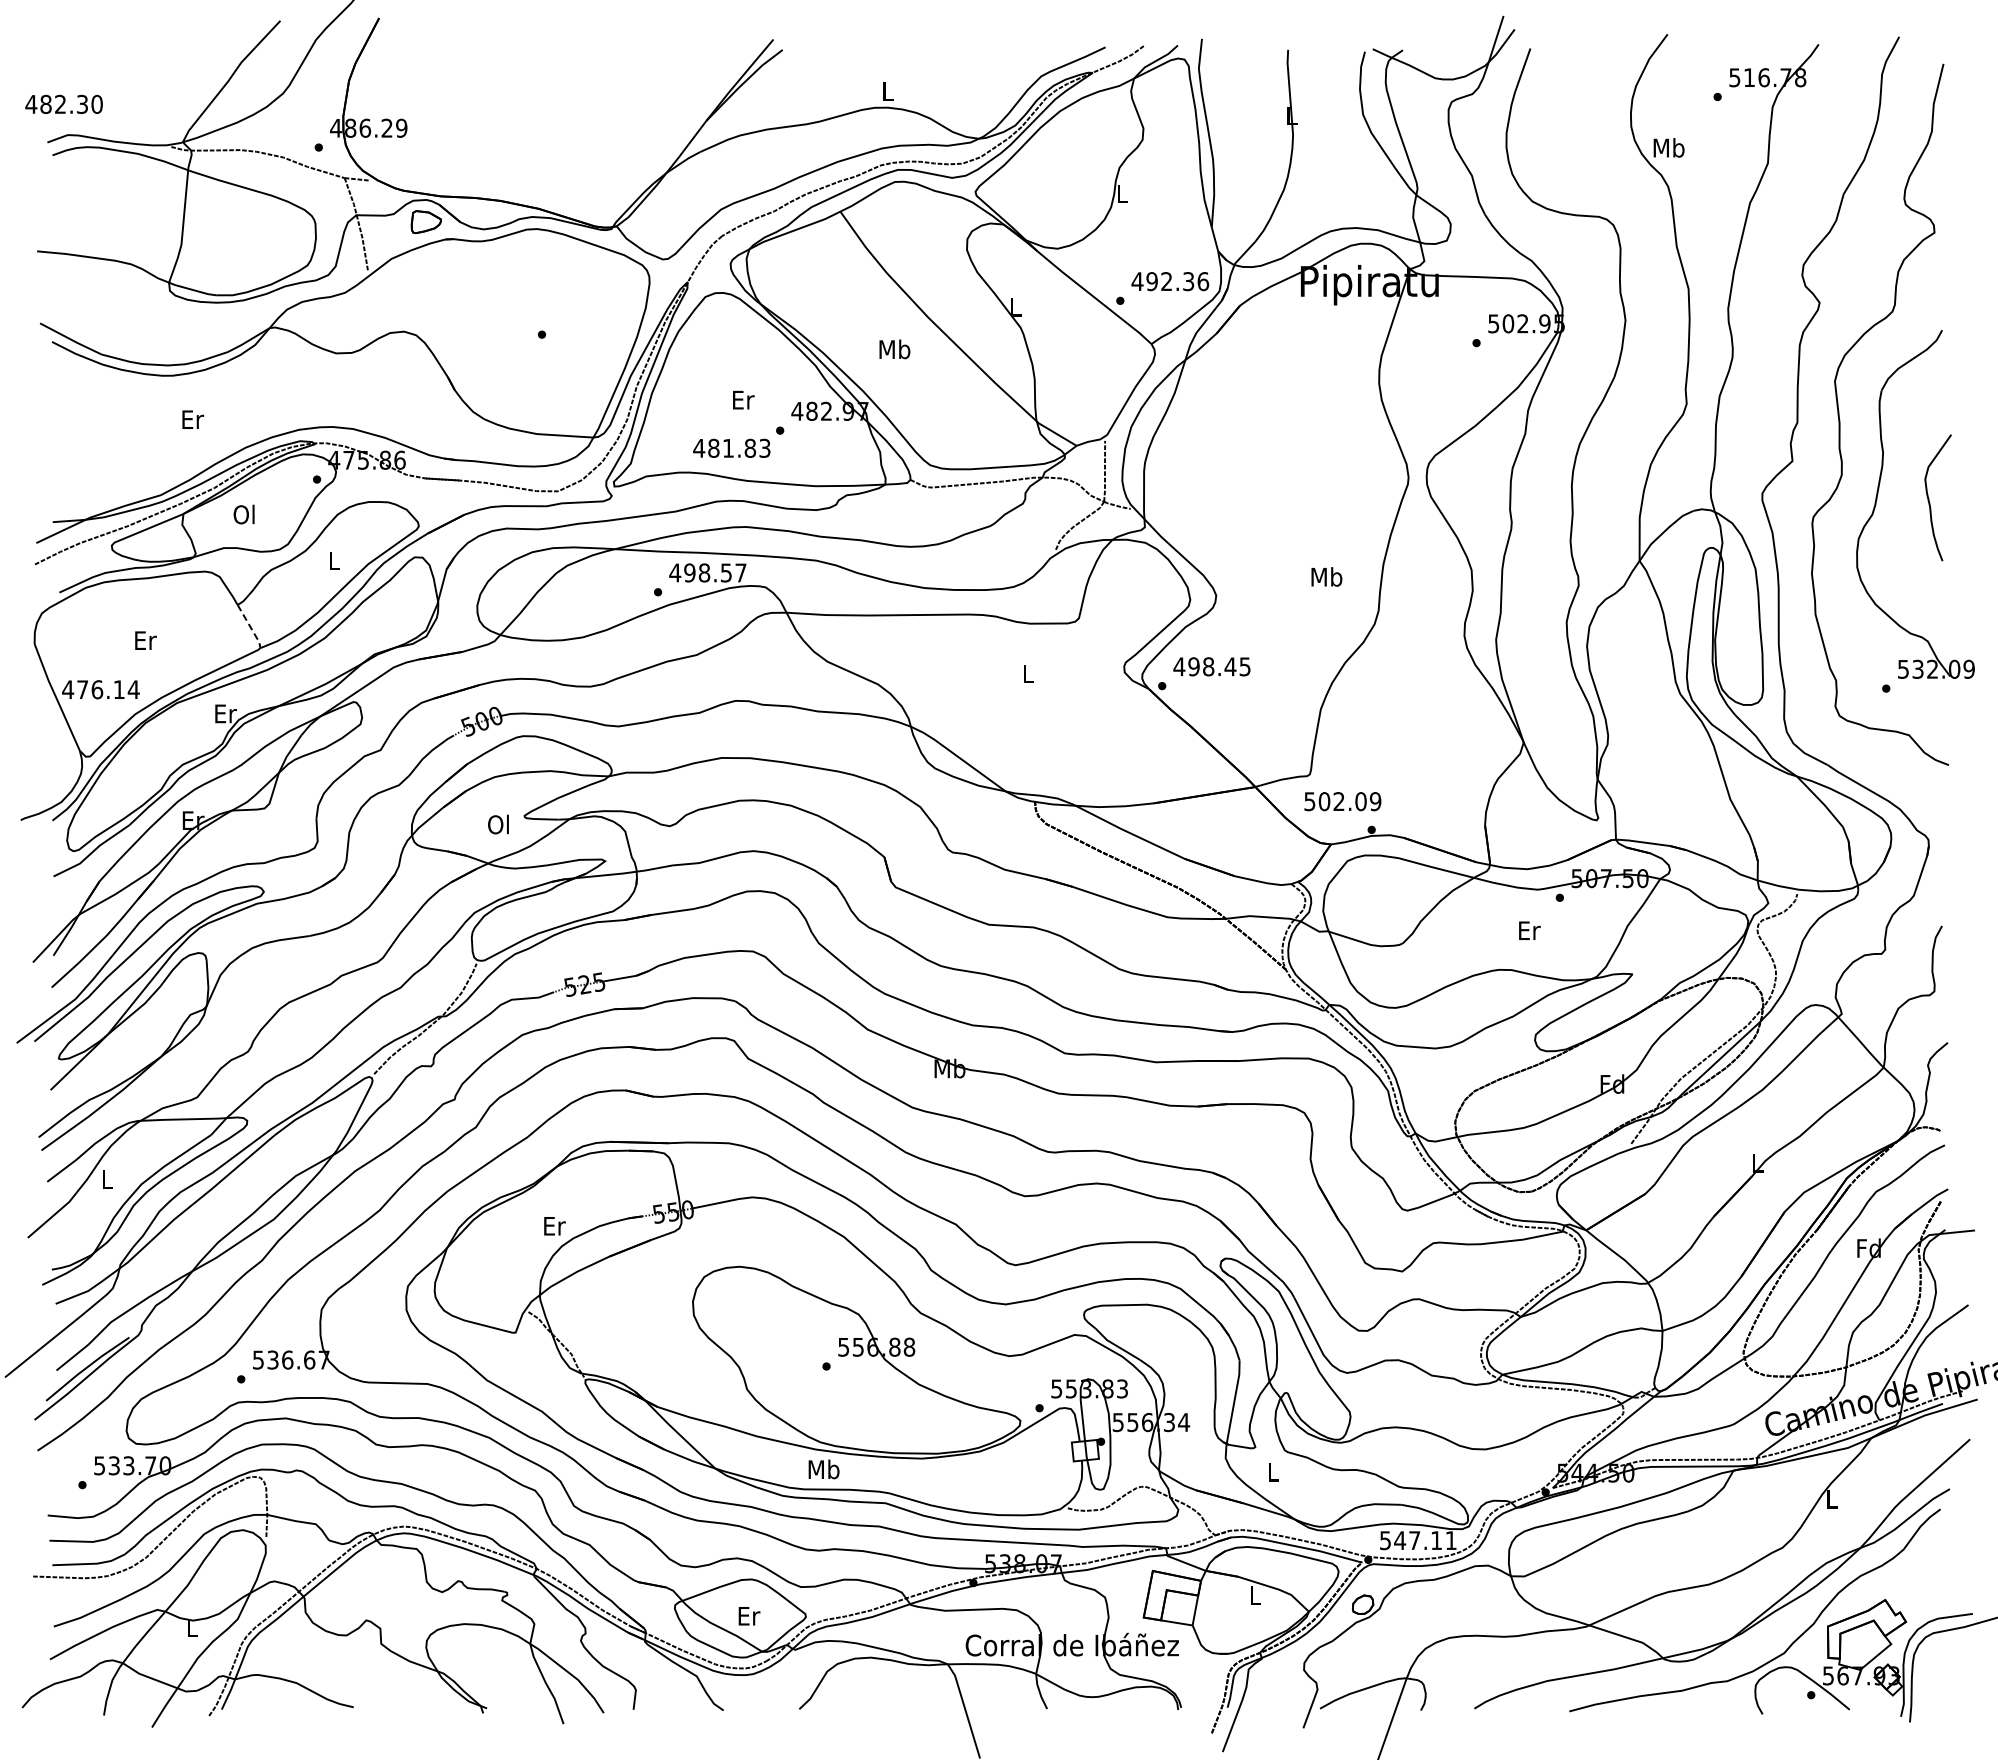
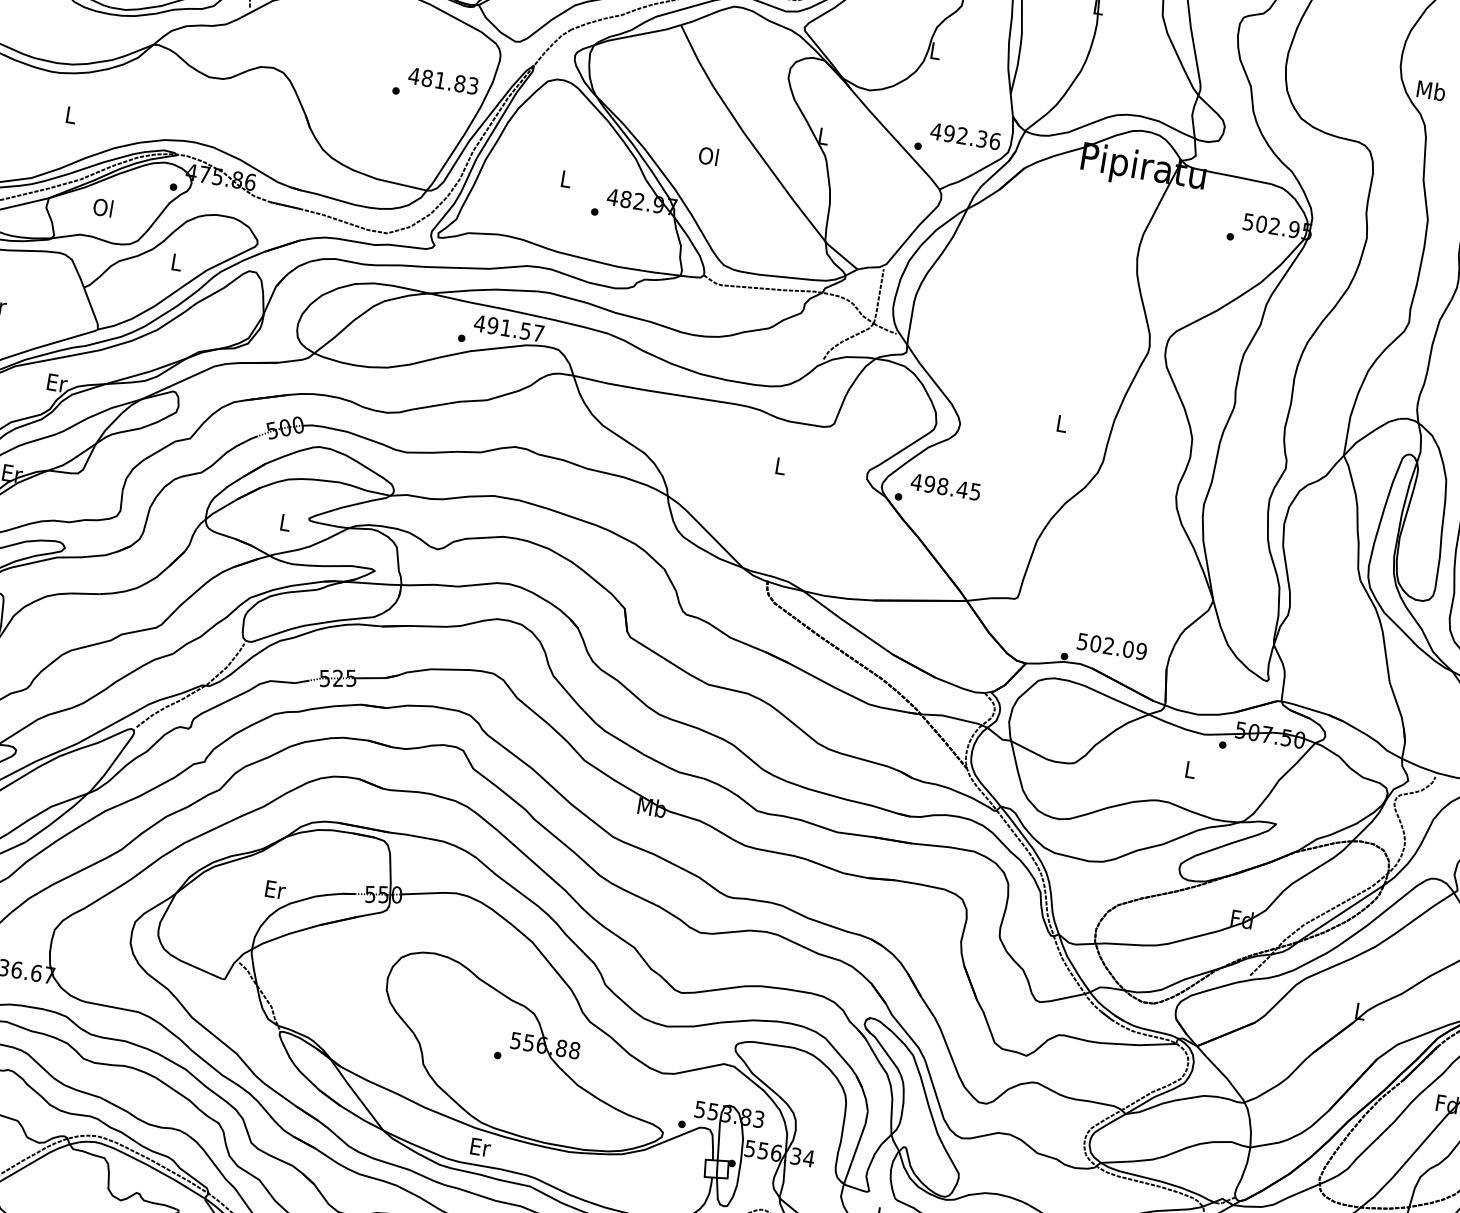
text: (894, 349) -> (708, 156), Mb -> Ol
text: (743, 399) -> (566, 178), Er -> L
text: (193, 419) -> (71, 115), Er -> L
text: (731, 447) -> (443, 80), moved
text: (704, 572) -> (506, 327), 498.57 -> 491.57
text: (1326, 576) -> (1061, 423), Mb -> L
line: (250, 627) -> (92, 309), dashed -> solid
text: (1342, 801) -> (1111, 646), moved
text: (498, 824) -> (284, 522), Ol -> L
text: (1529, 930) -> (1190, 769), Er -> L
text: (823, 1469) -> (479, 1147), Mb -> Er

